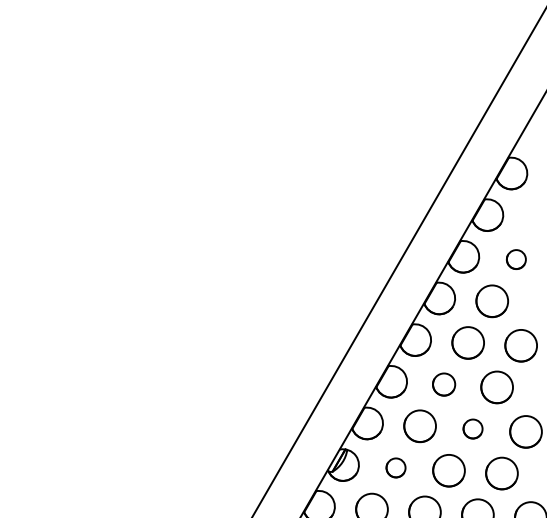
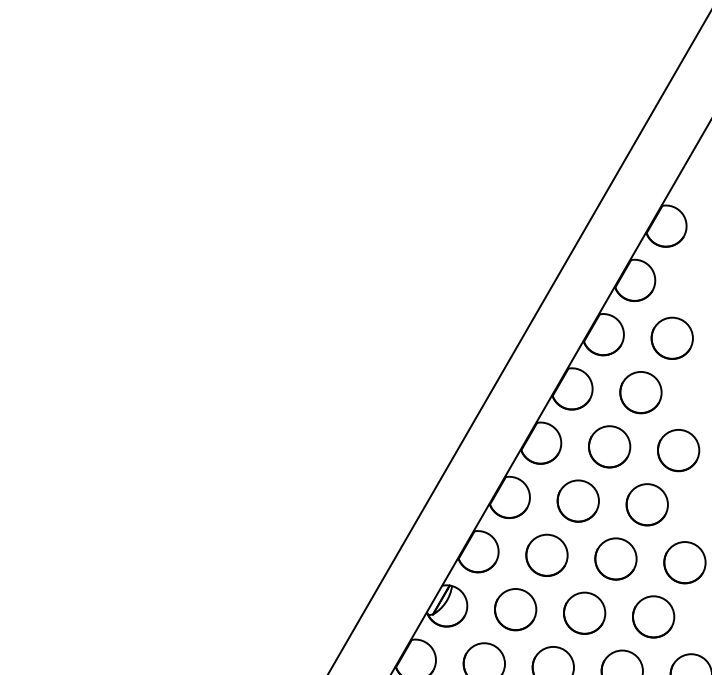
part: (516, 259) -> (672, 338), size x1.67
part: (443, 384) -> (577, 500), size x1.43
circle: (472, 428) -> (615, 558), size x1.67
circle: (395, 467) -> (514, 609), size x1.67

